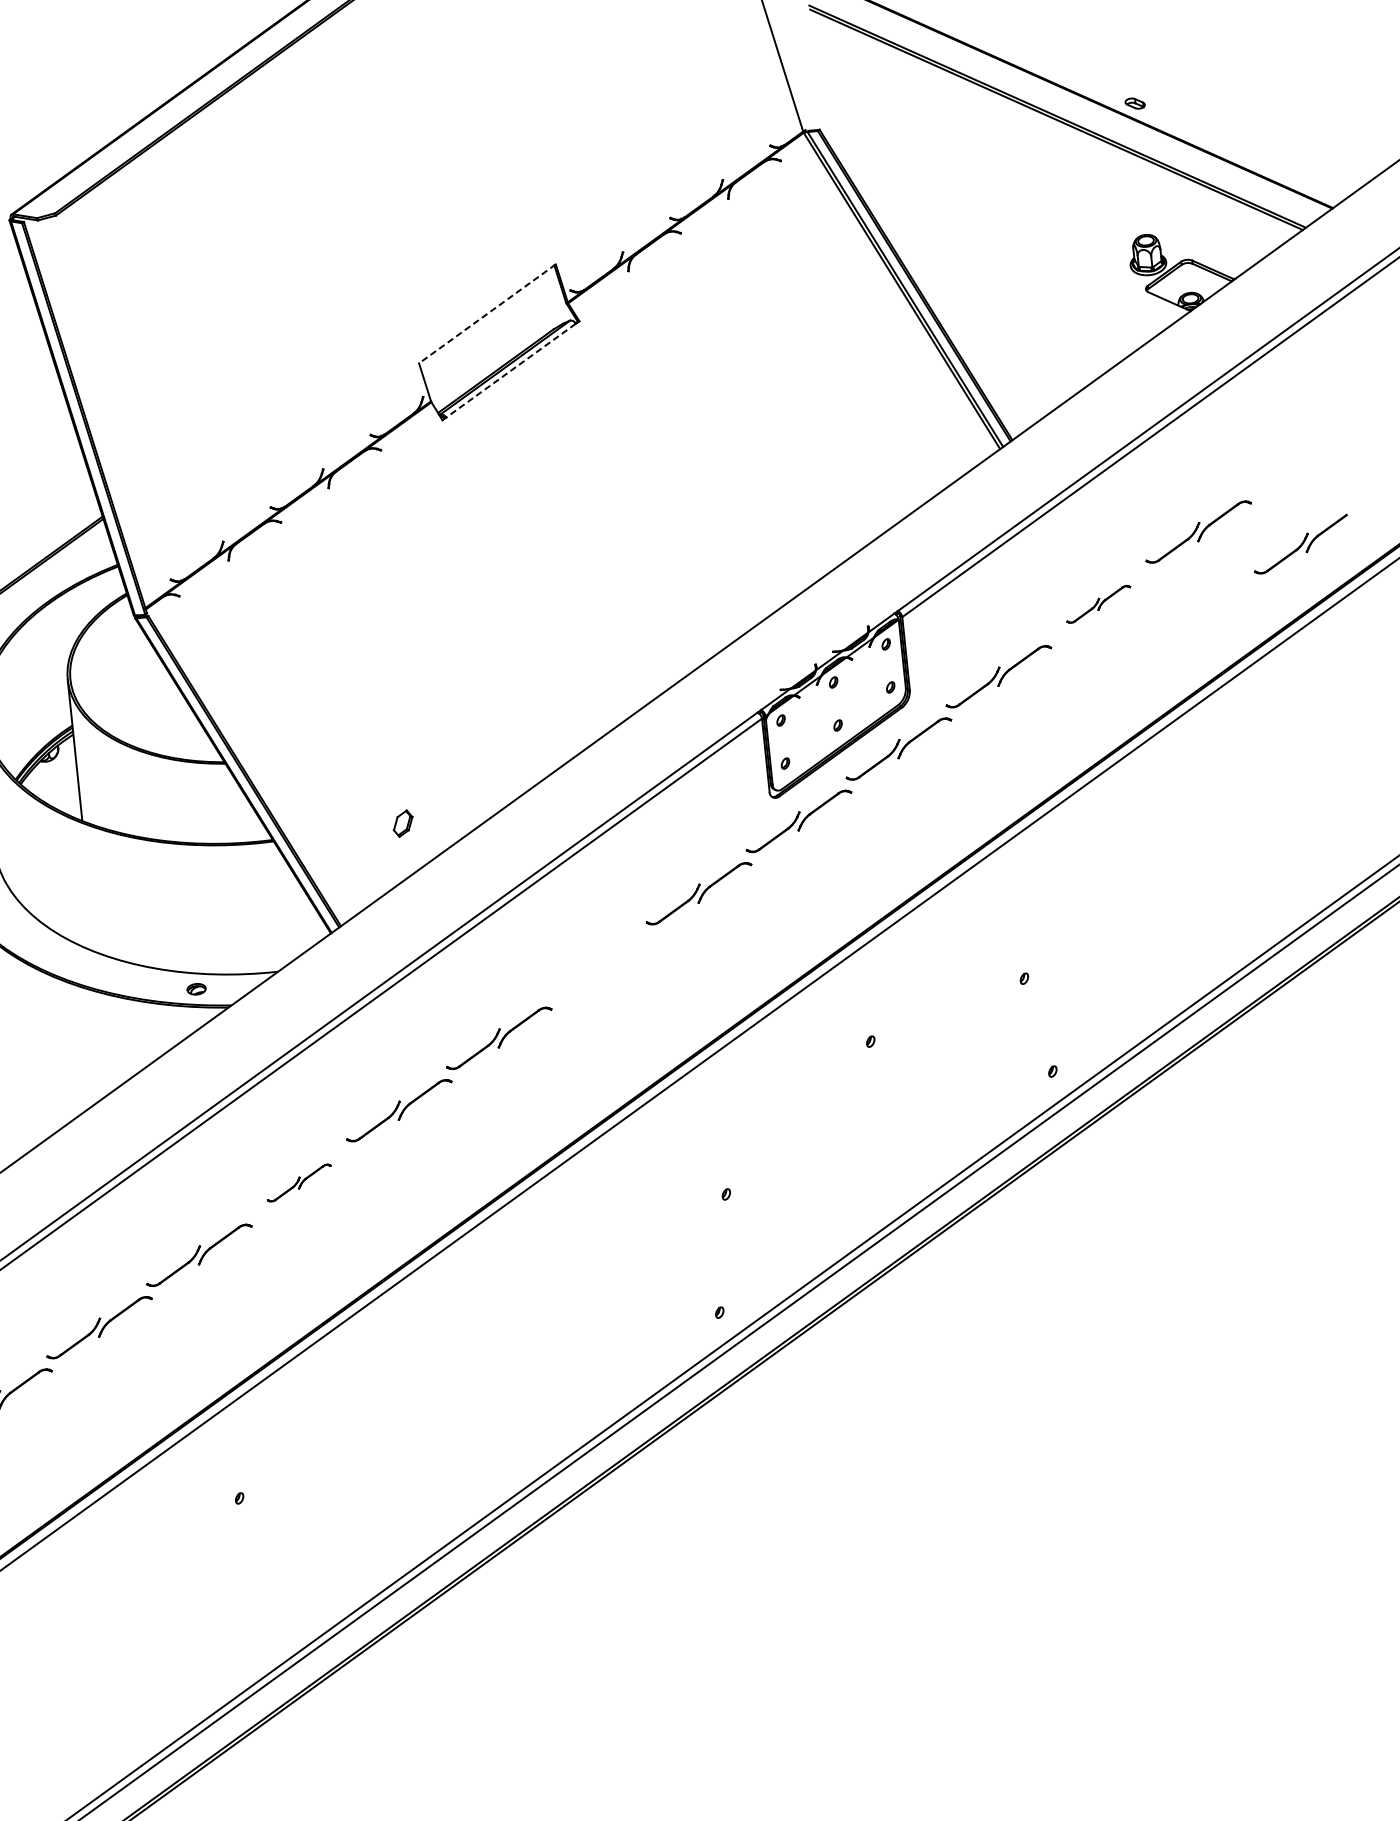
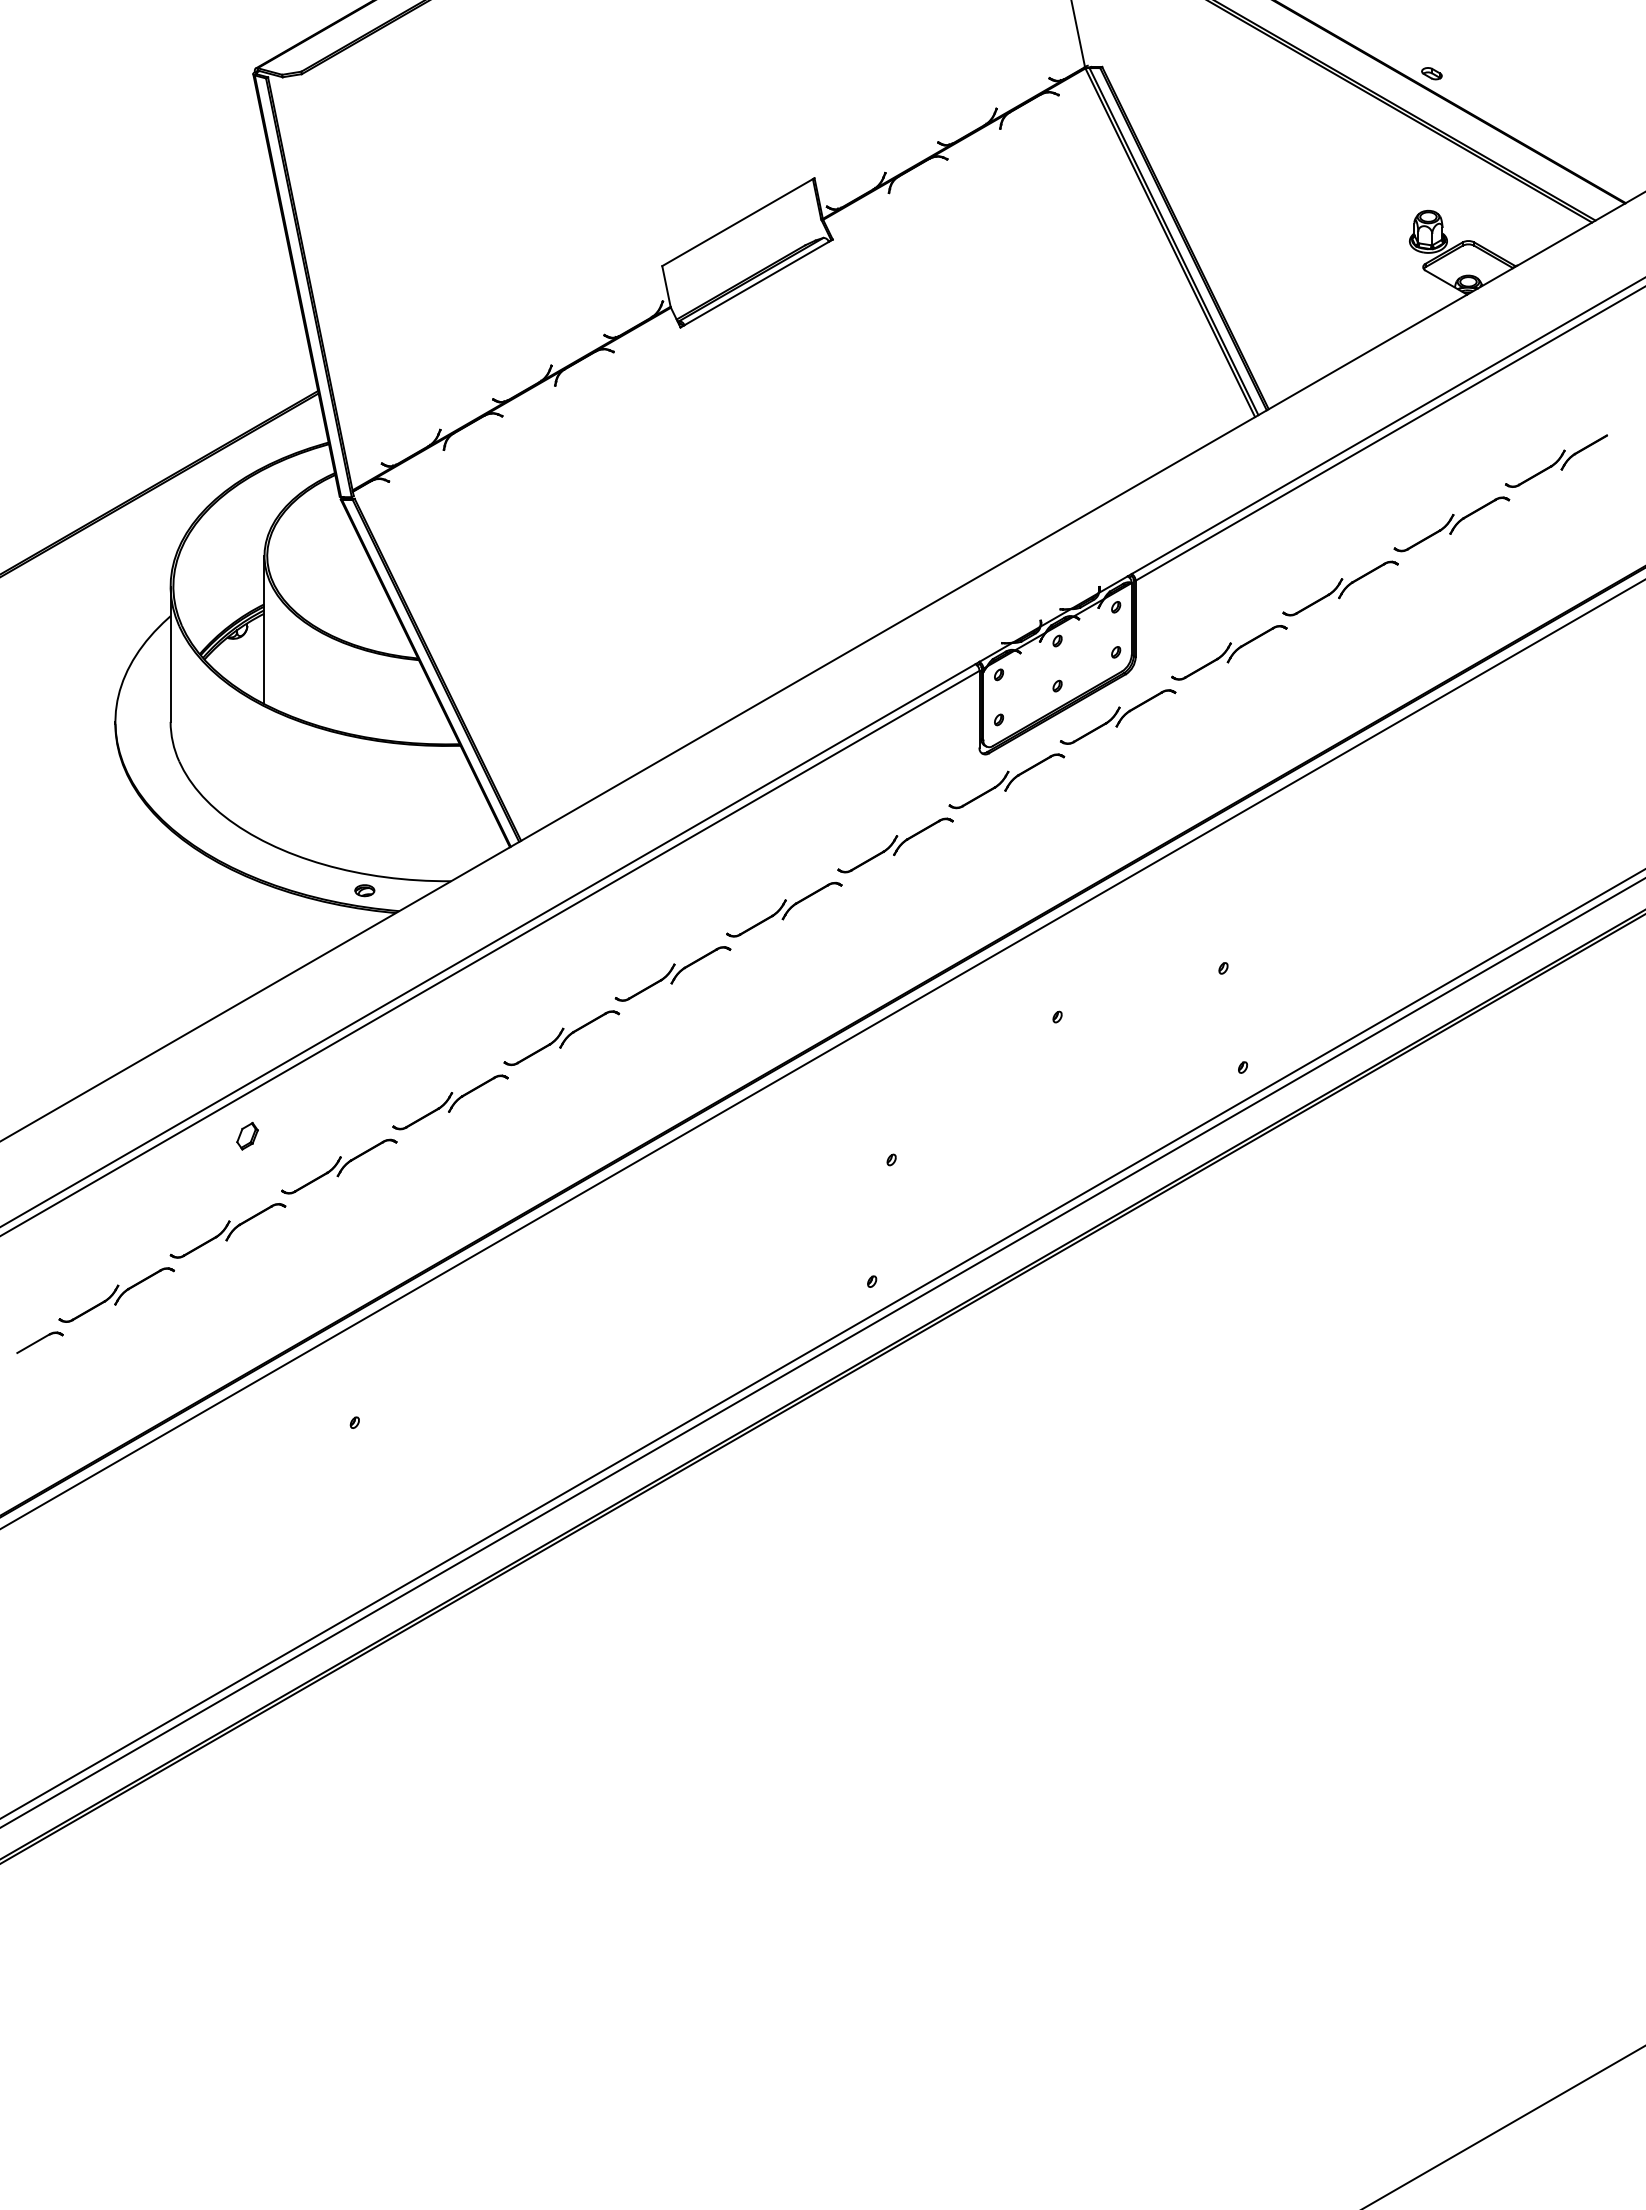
line: (487, 314) -> (738, 222), dashed -> solid
line: (510, 370) -> (756, 283), dashed -> solid
part: (1300, 543) -> (1556, 460), moved
part: (1098, 604) -> (1340, 588), size x1.67
part: (403, 822) -> (247, 1135), moved
part: (599, 965) -> (784, 909), added
part: (299, 1183) -> (450, 1102), size x1.67

